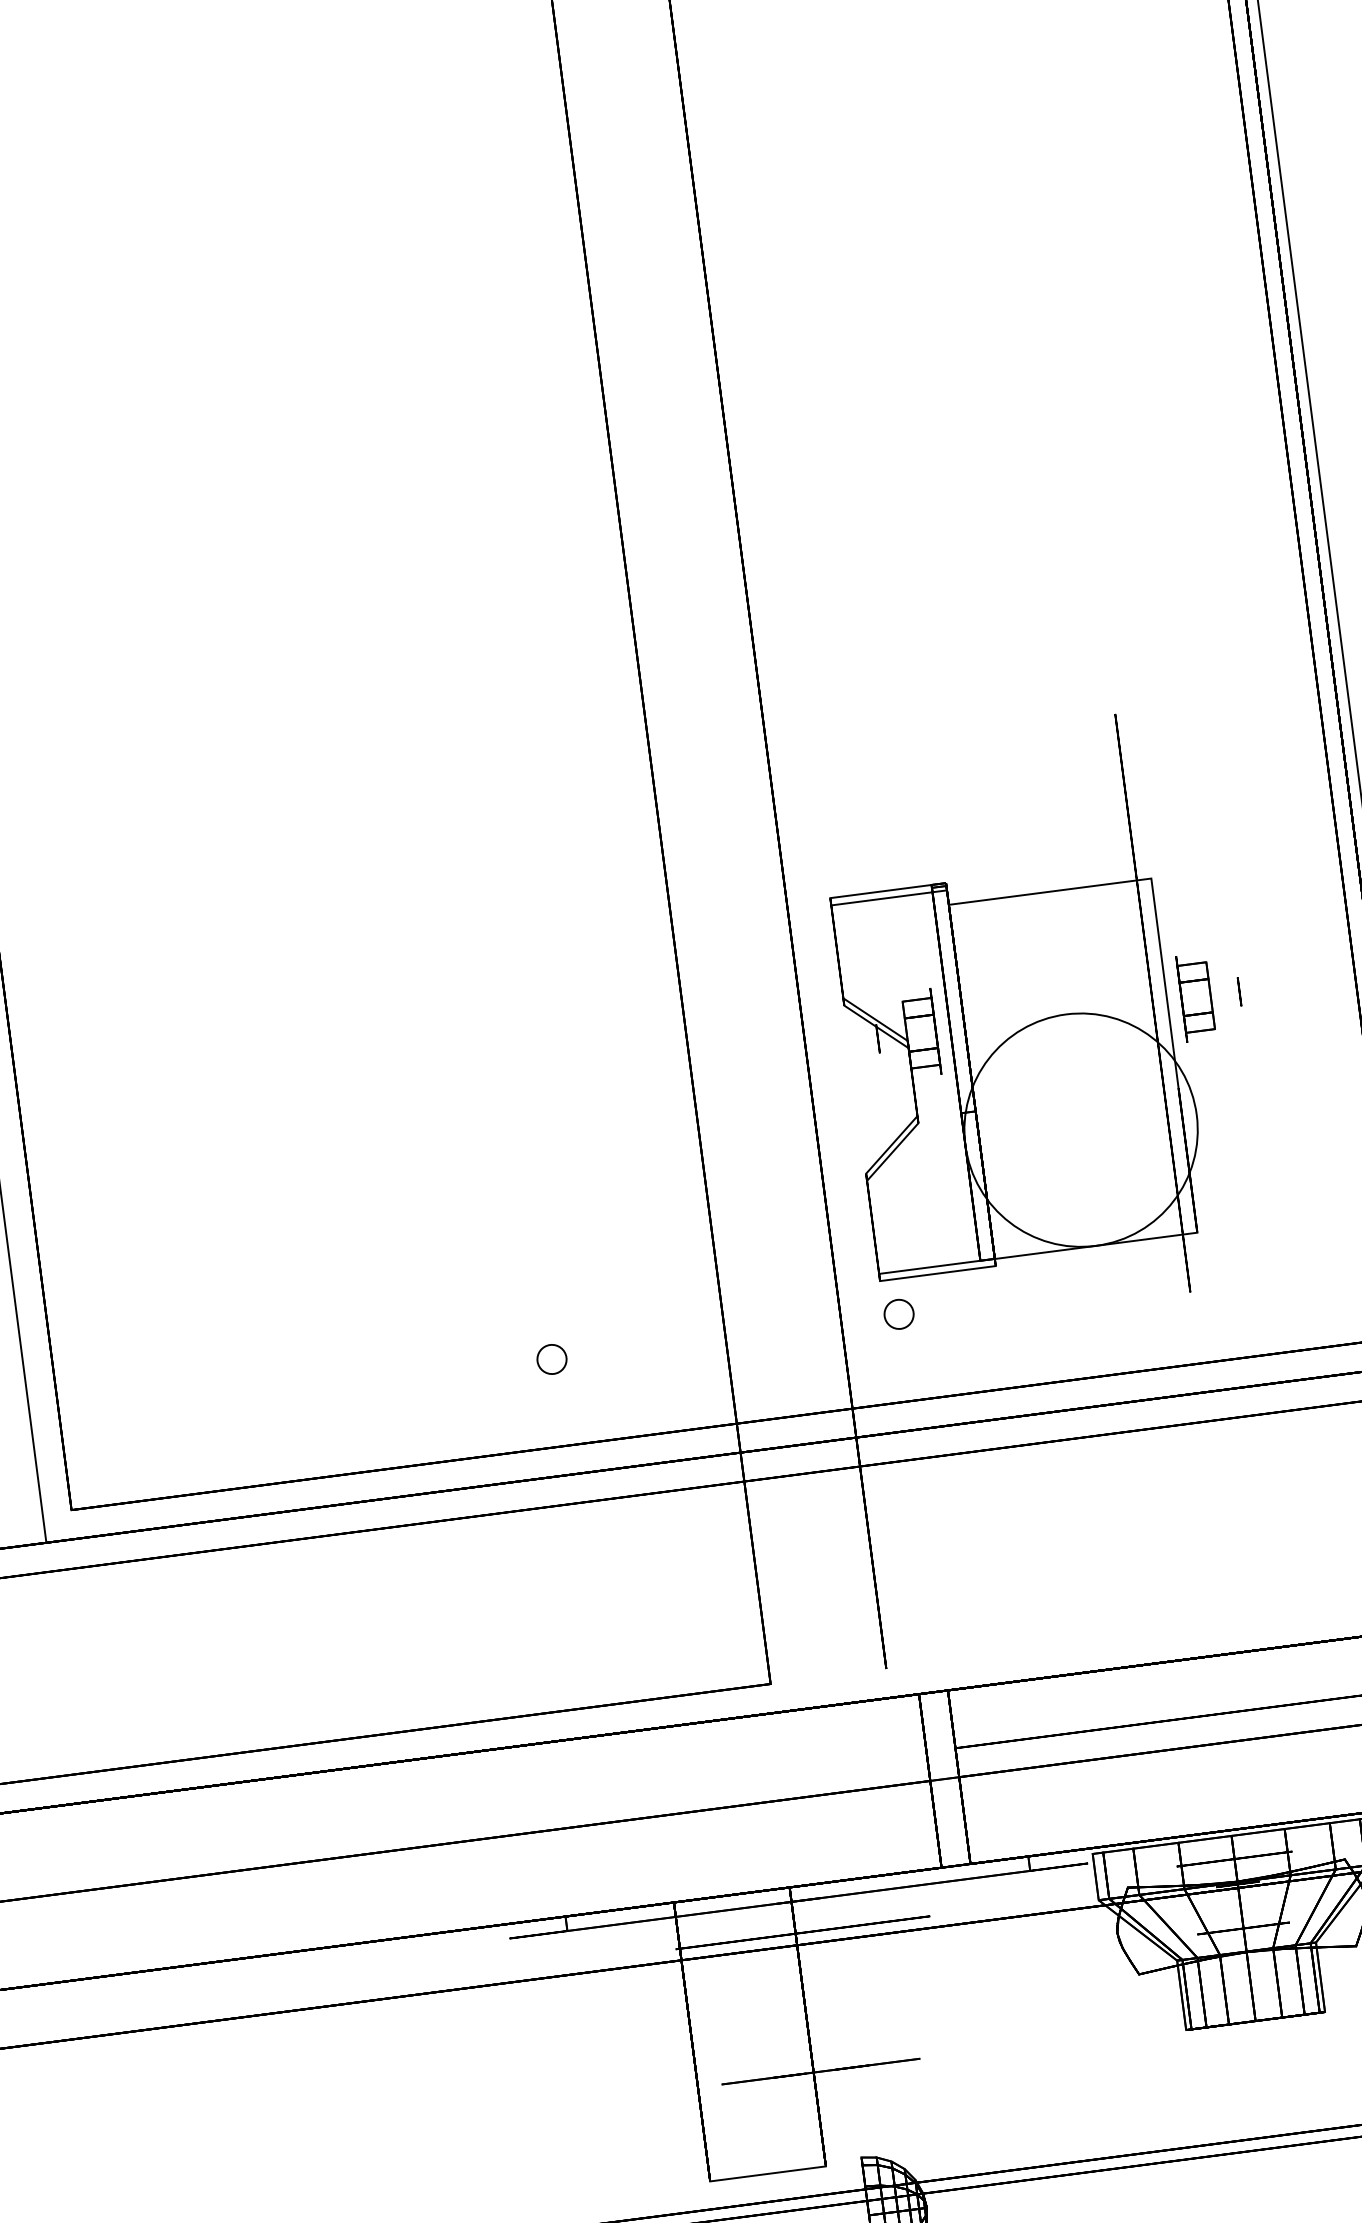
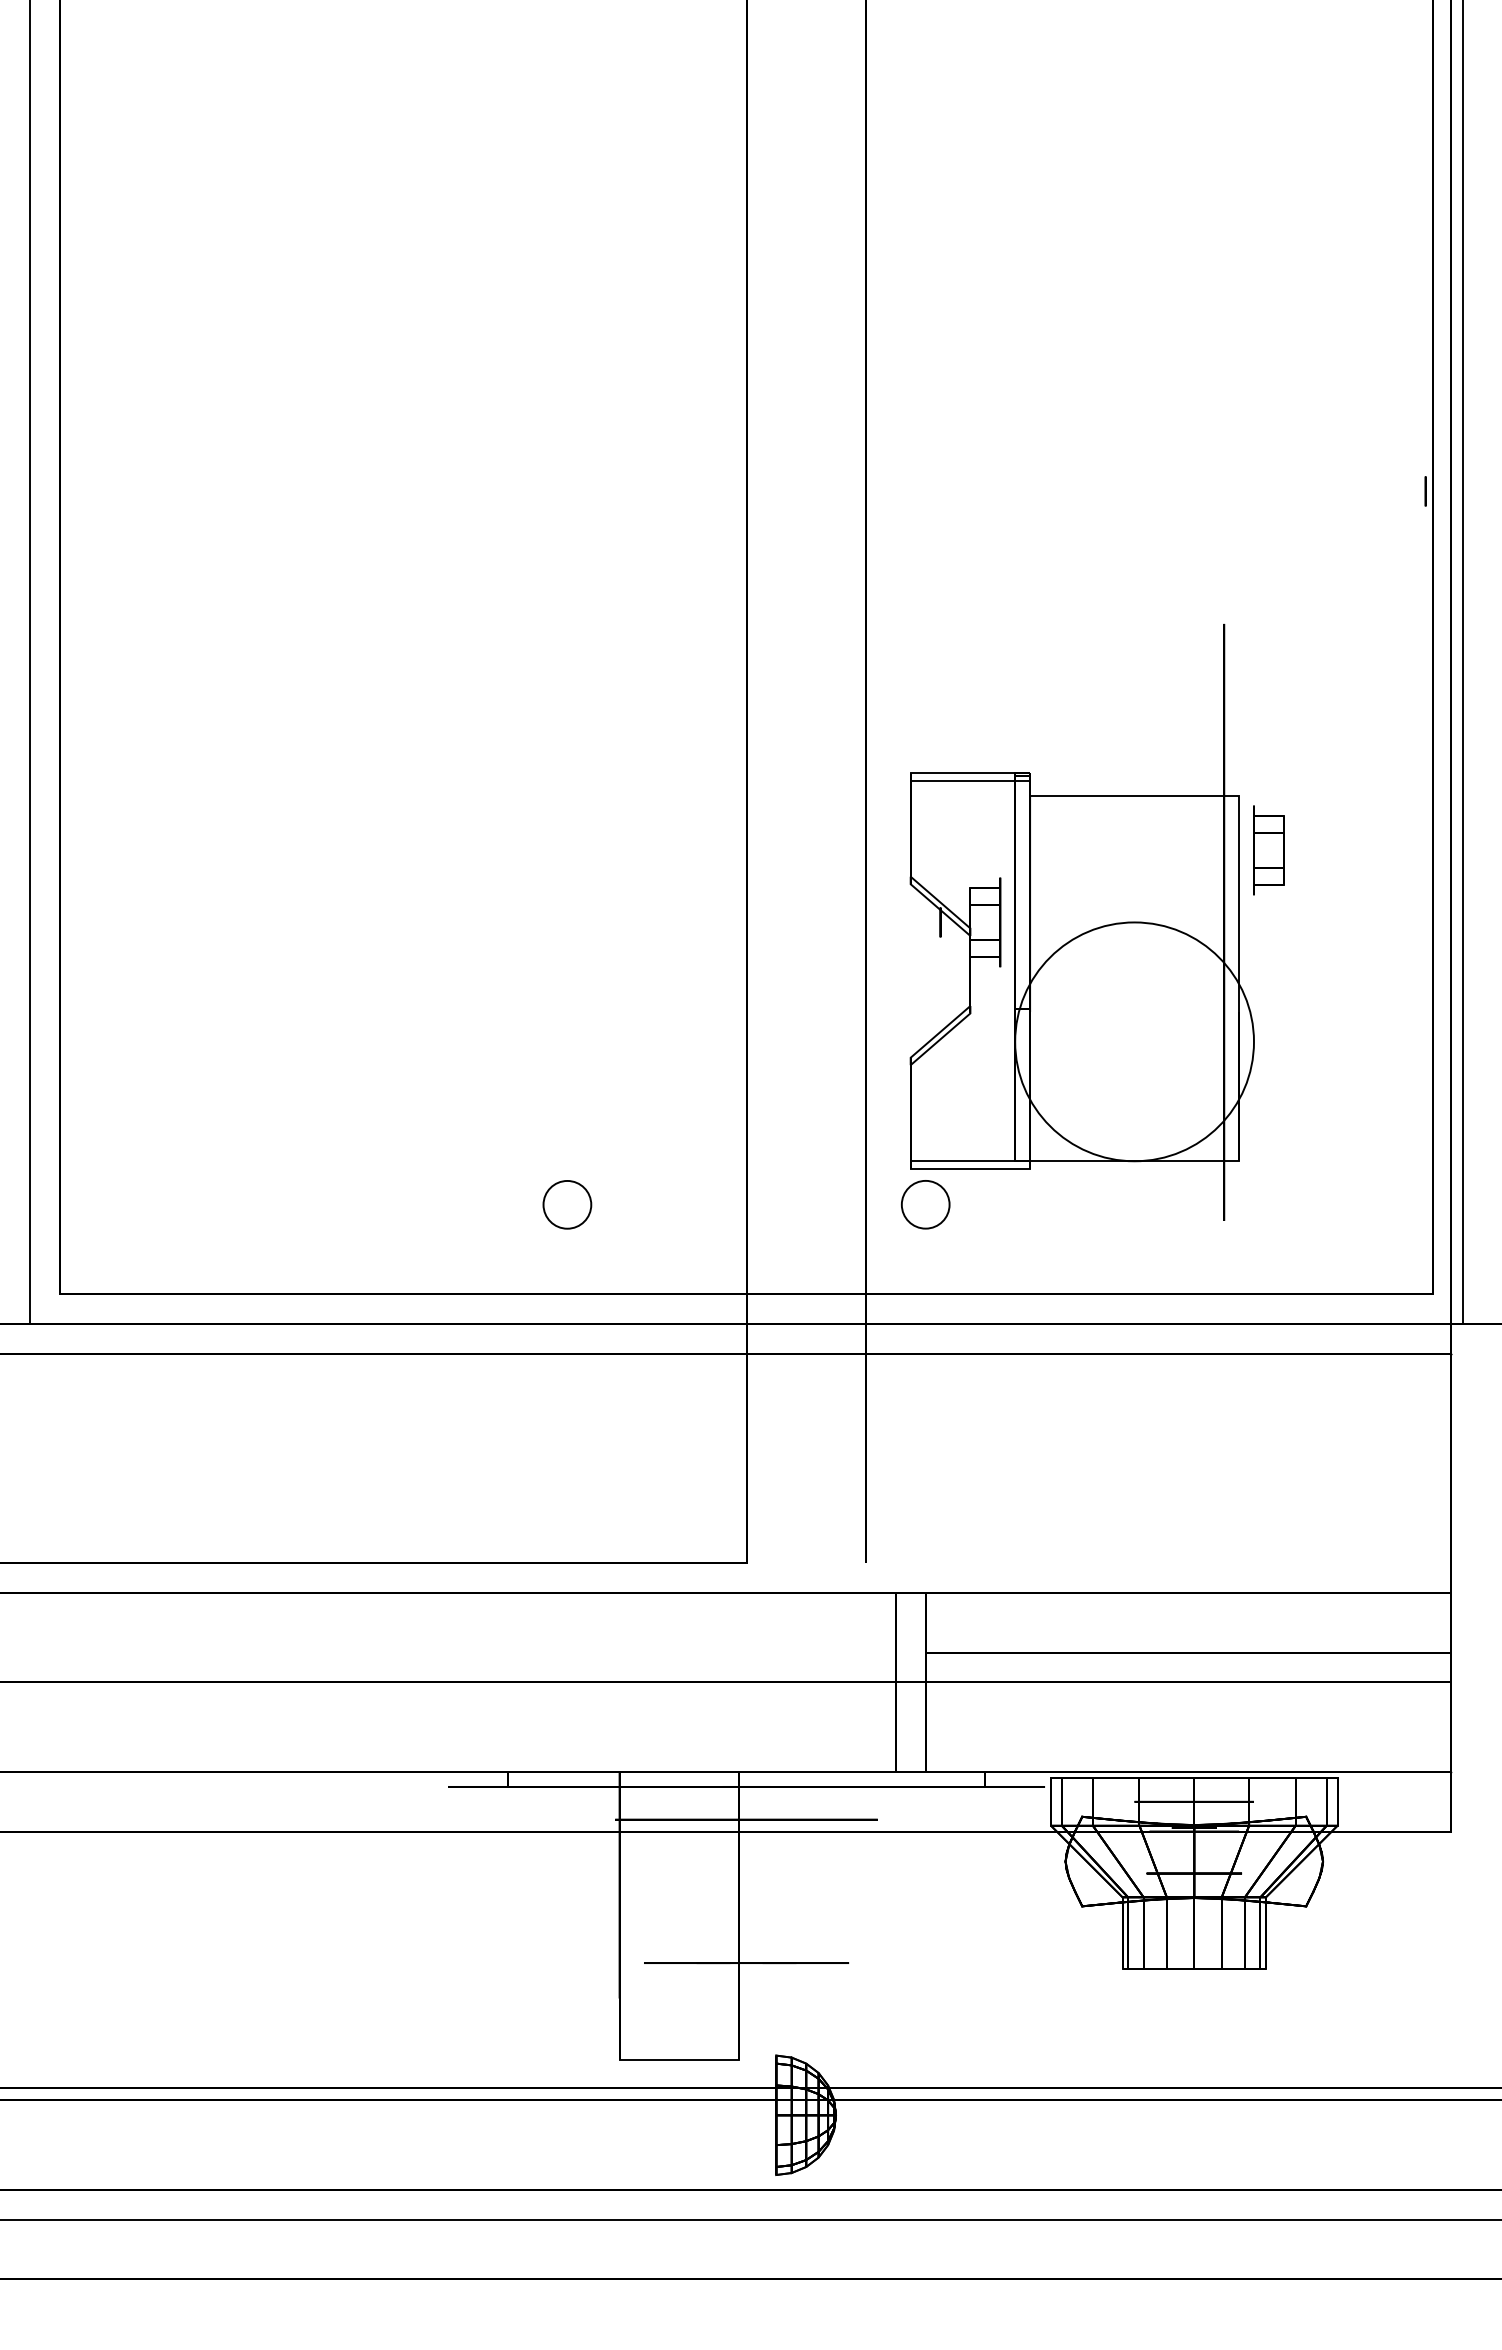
circle: (1239, 991) -> (1425, 491), moved
part: (1195, 997) -> (1268, 850), moved
circle: (898, 1314) -> (925, 1204), size x1.6
circle: (552, 1359) -> (567, 1204), size x1.6

